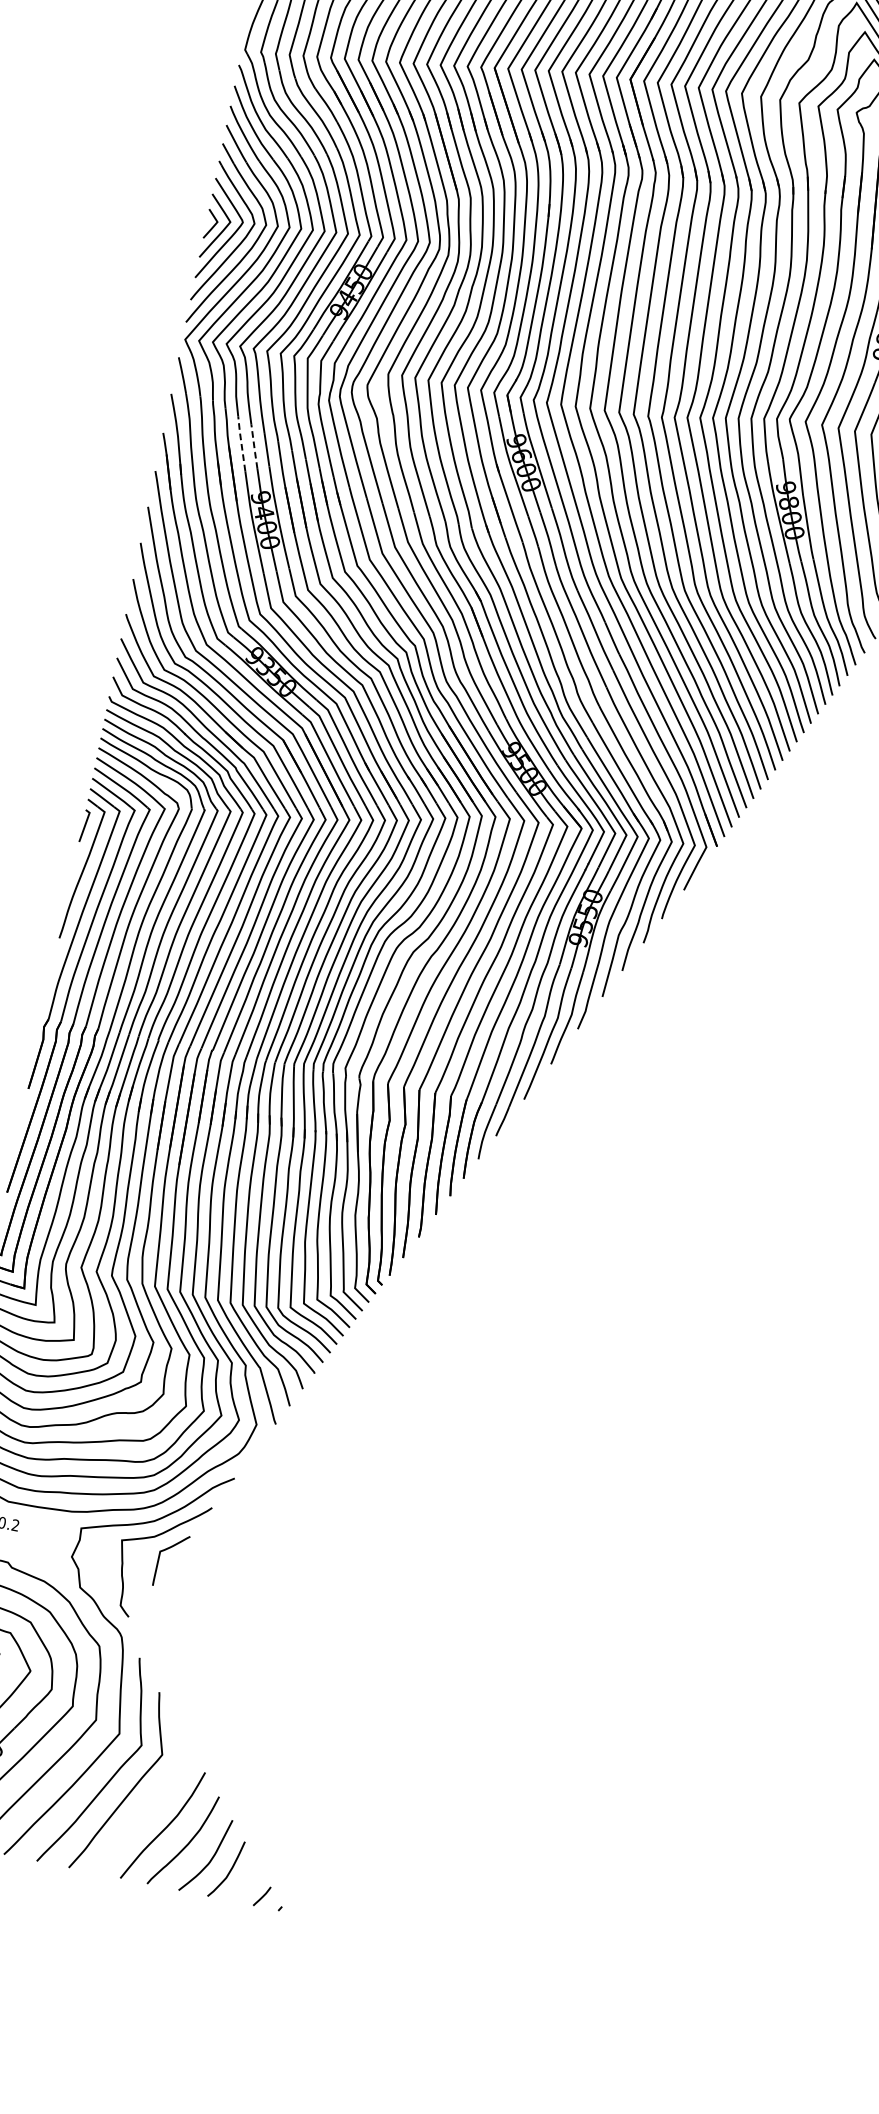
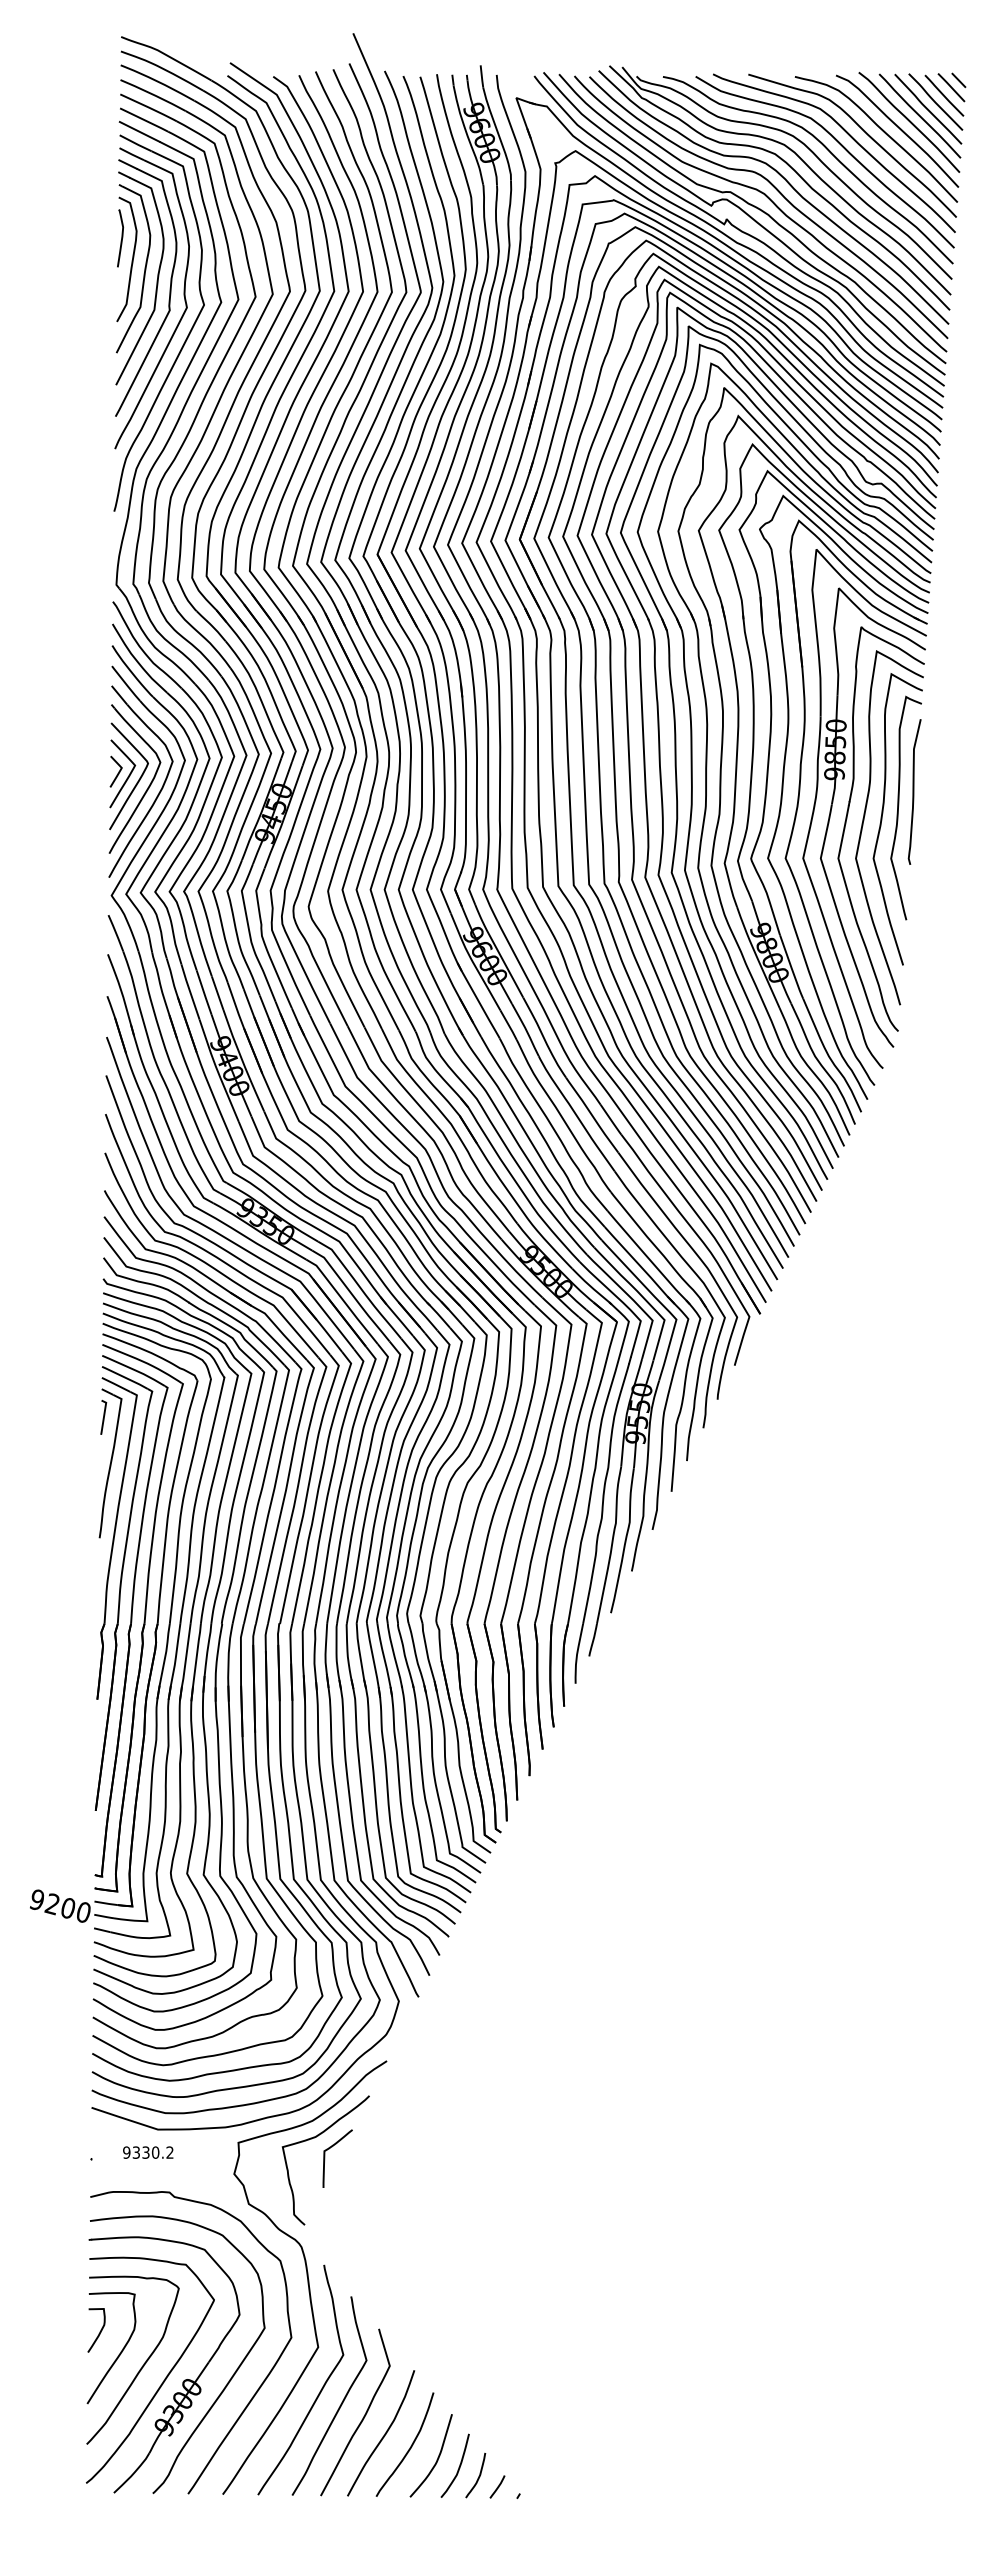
line: (241, 443) -> (190, 991), dashed -> solid
line: (254, 446) -> (204, 992), dashed -> solid
curve: (149, 1806) -> (363, 2416), added
curve: (246, 1883) -> (478, 2476), added

